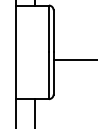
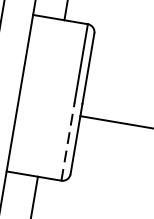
line: (48, 75) -> (67, 141), solid -> dashed

